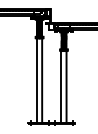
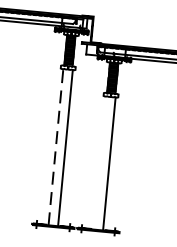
line: (37, 80) -> (56, 146), solid -> dashed
line: (61, 87) -> (99, 163), removed

